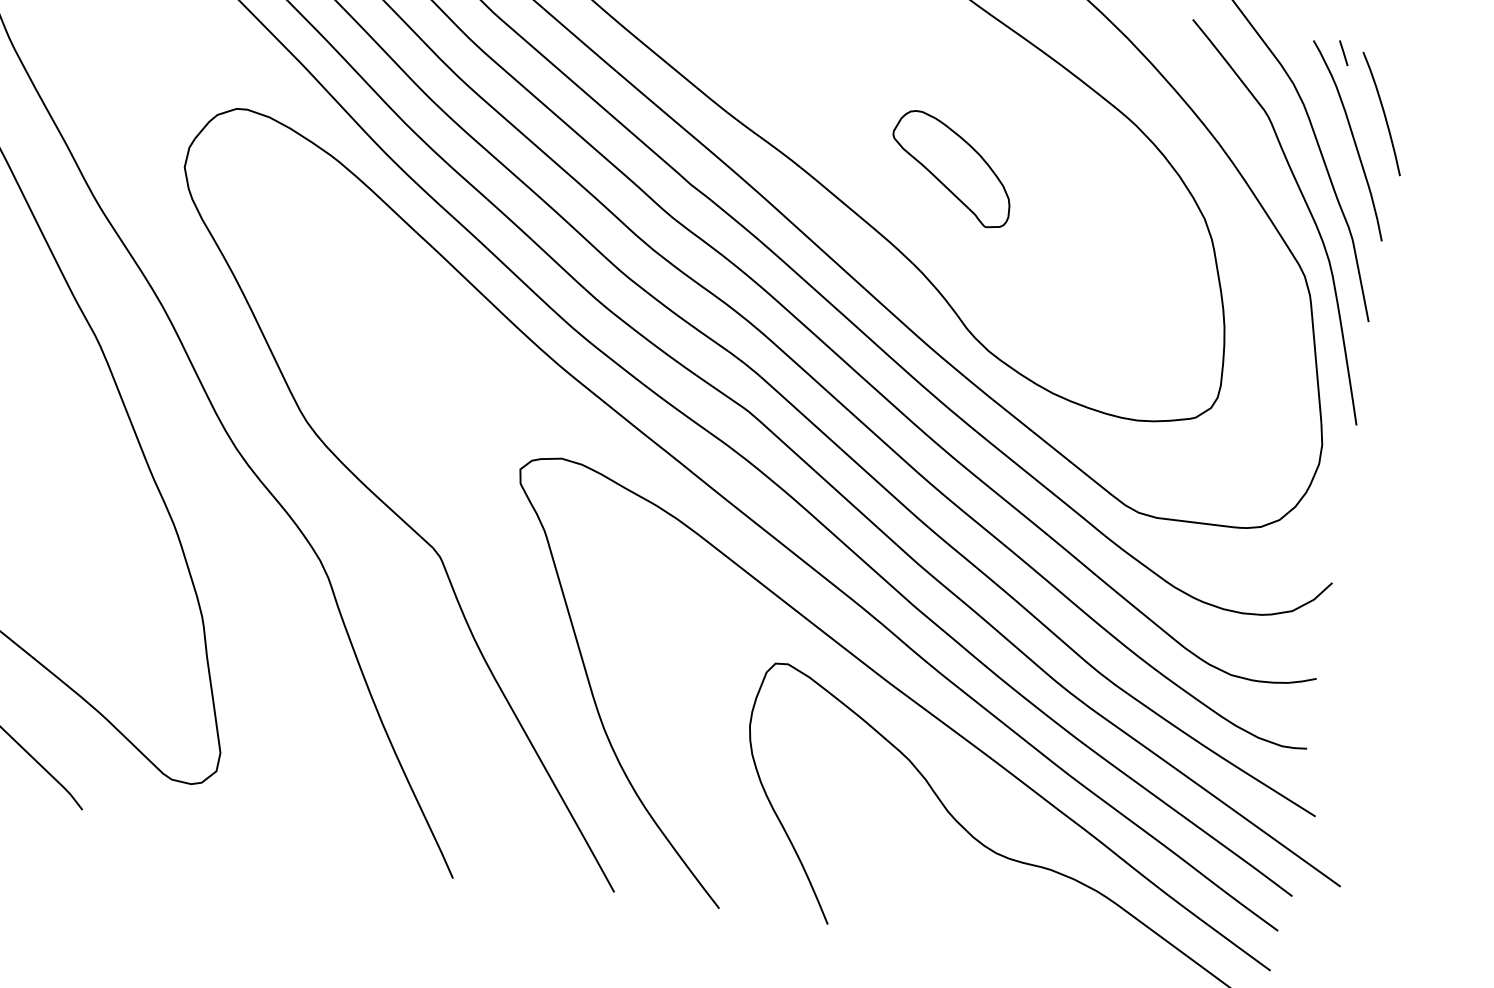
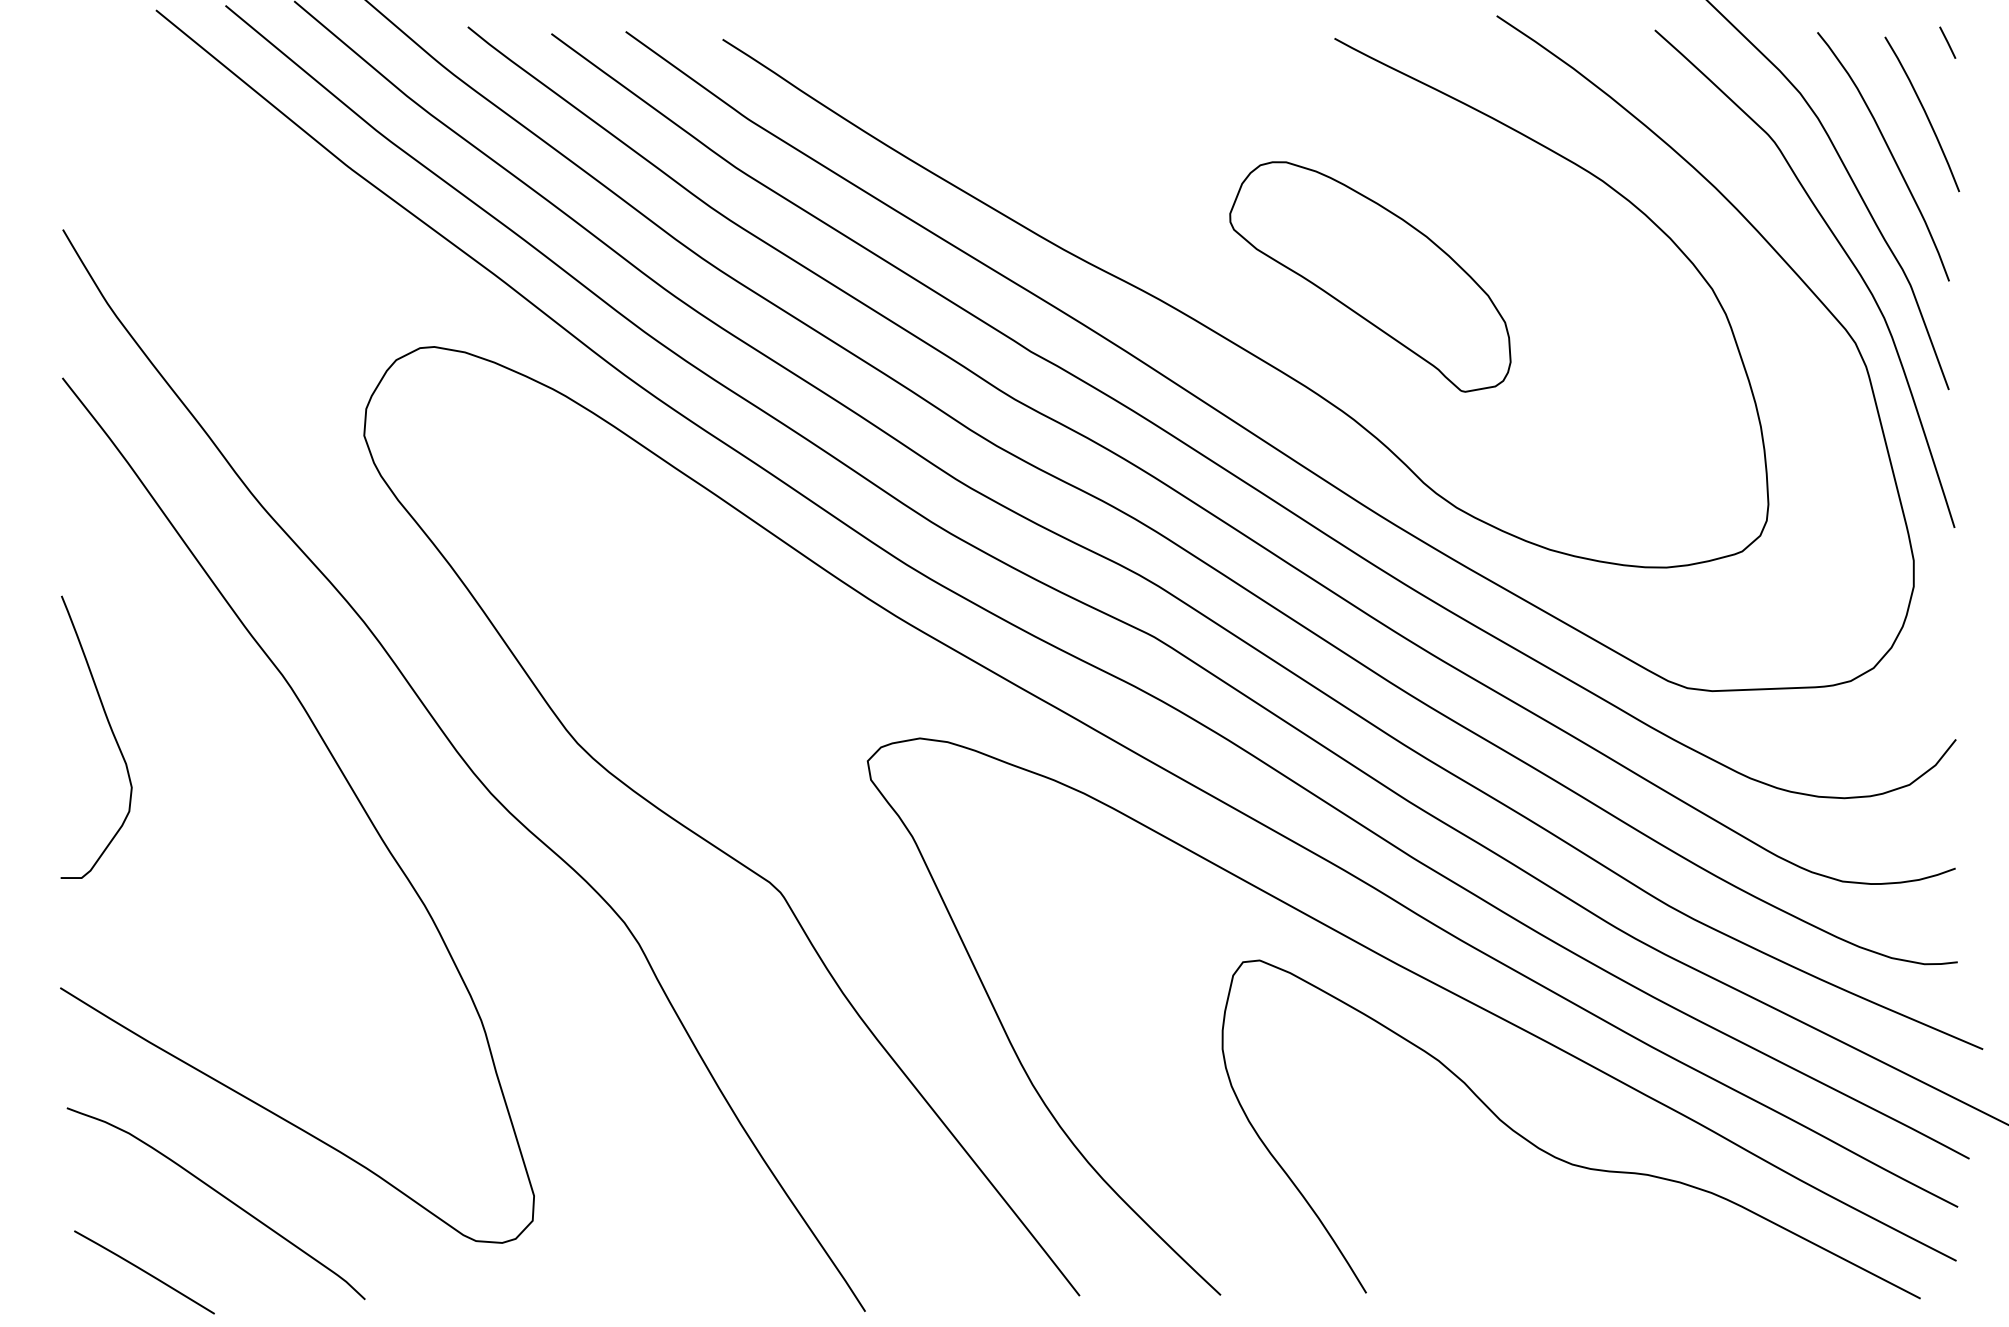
line: (1343, 53) -> (1947, 42), moved
part: (952, 168) -> (1370, 276), size x1.67

